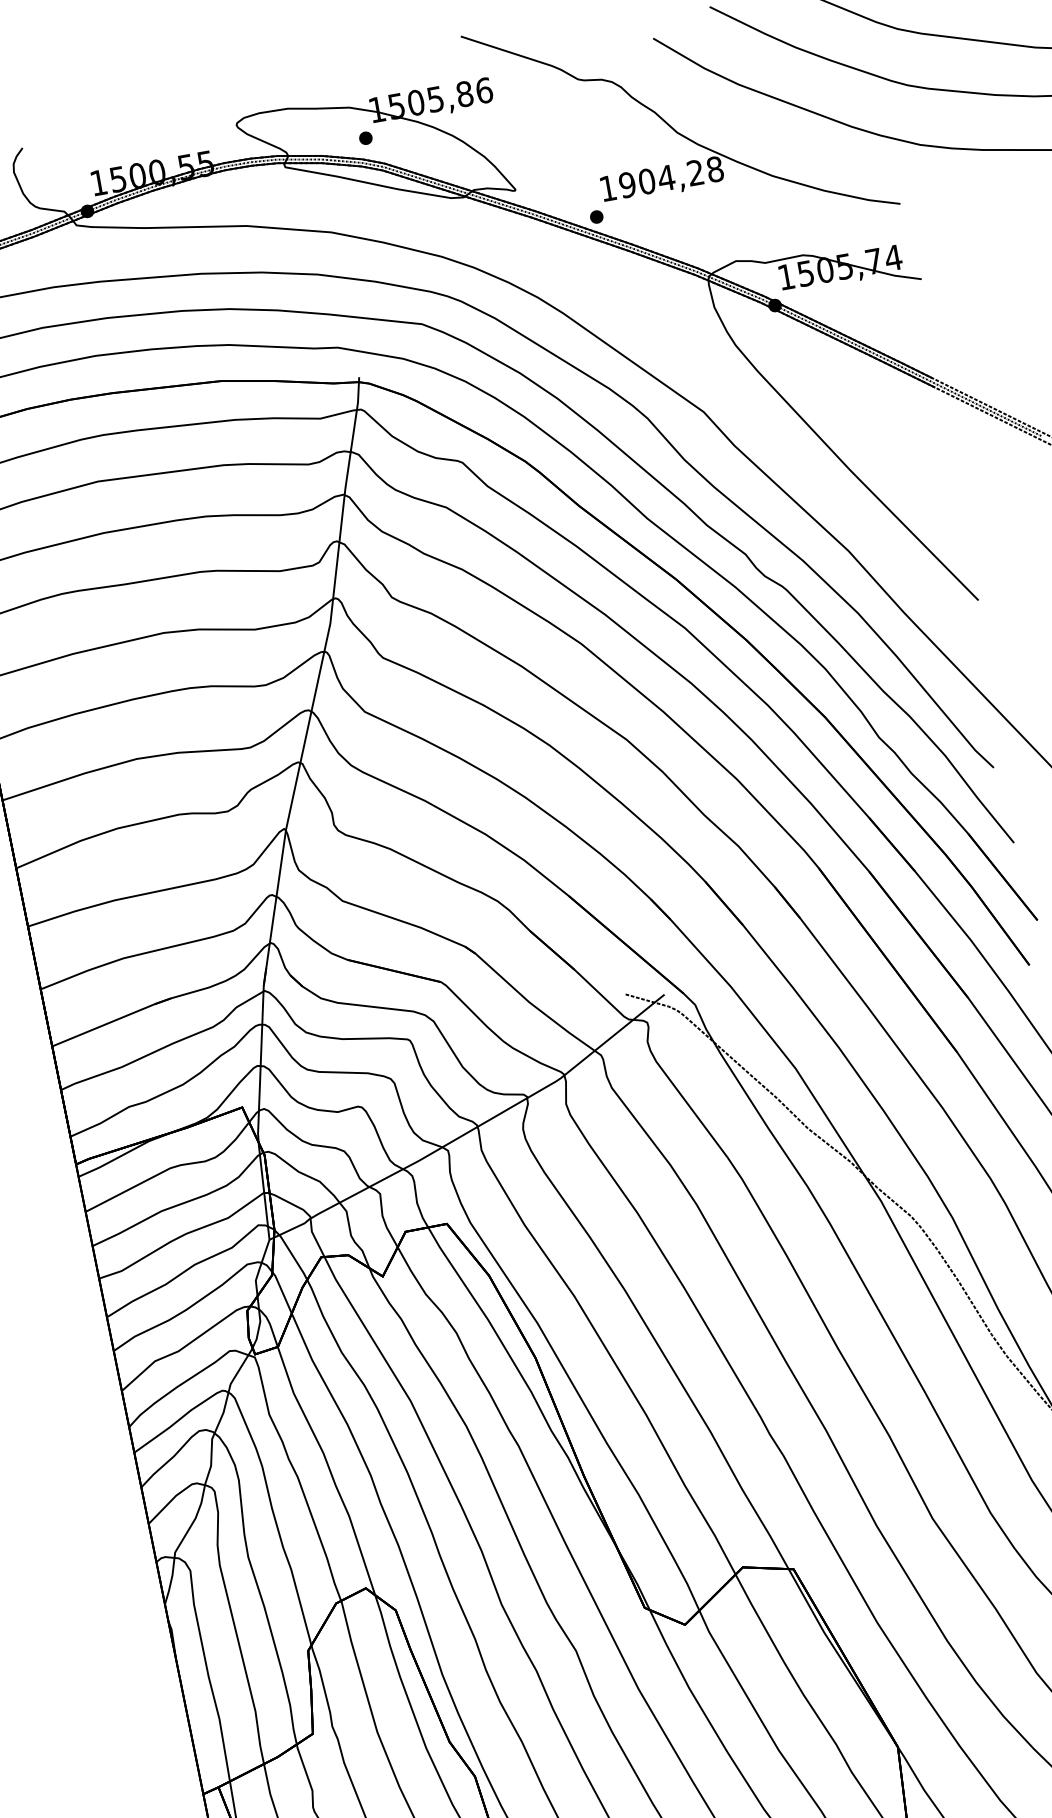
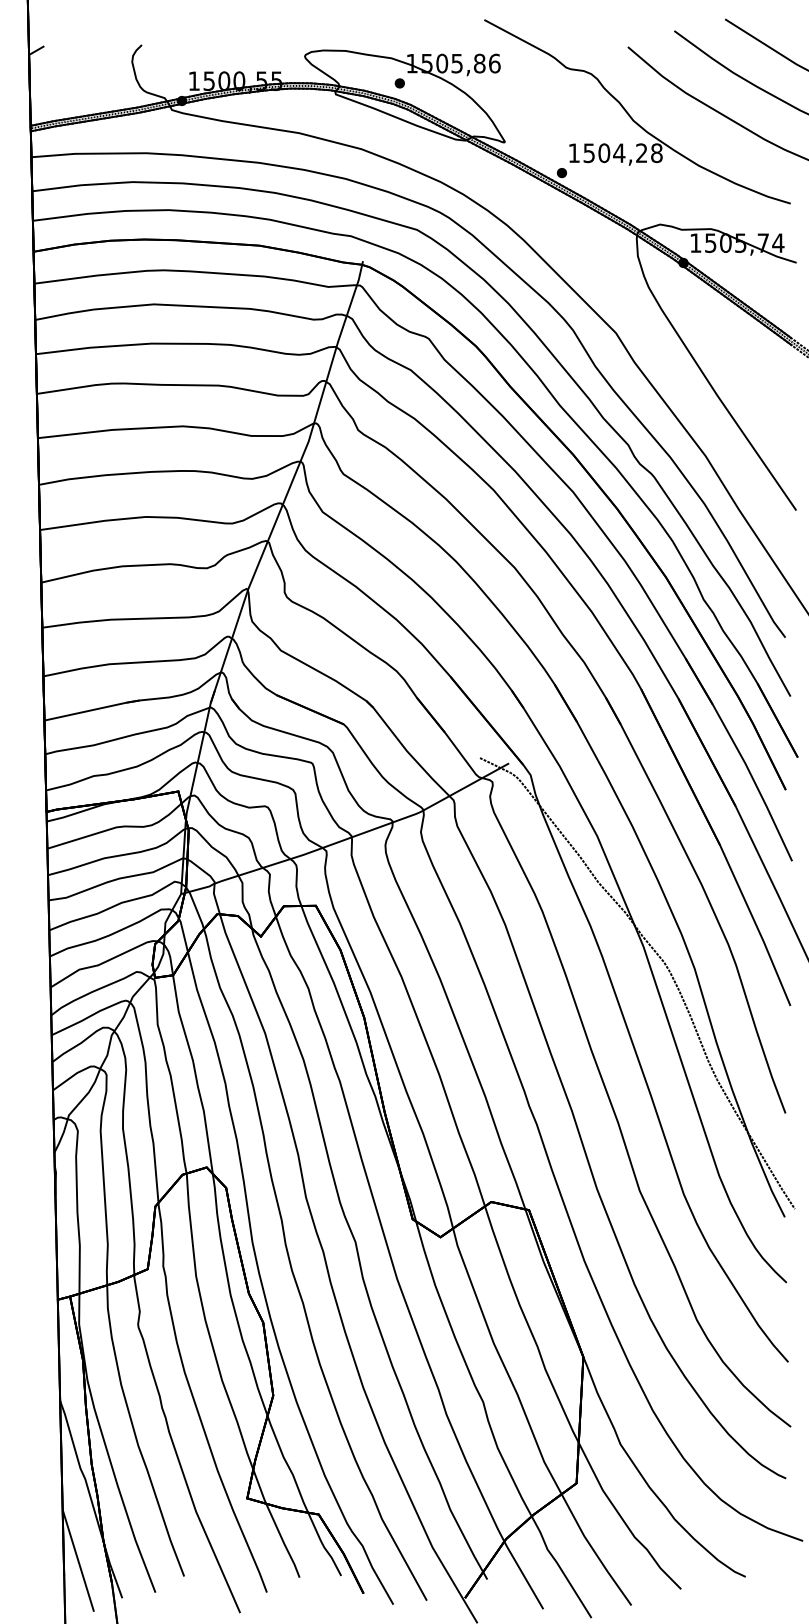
text: (627, 184) -> (589, 152), 1904,28 -> 1504,28

